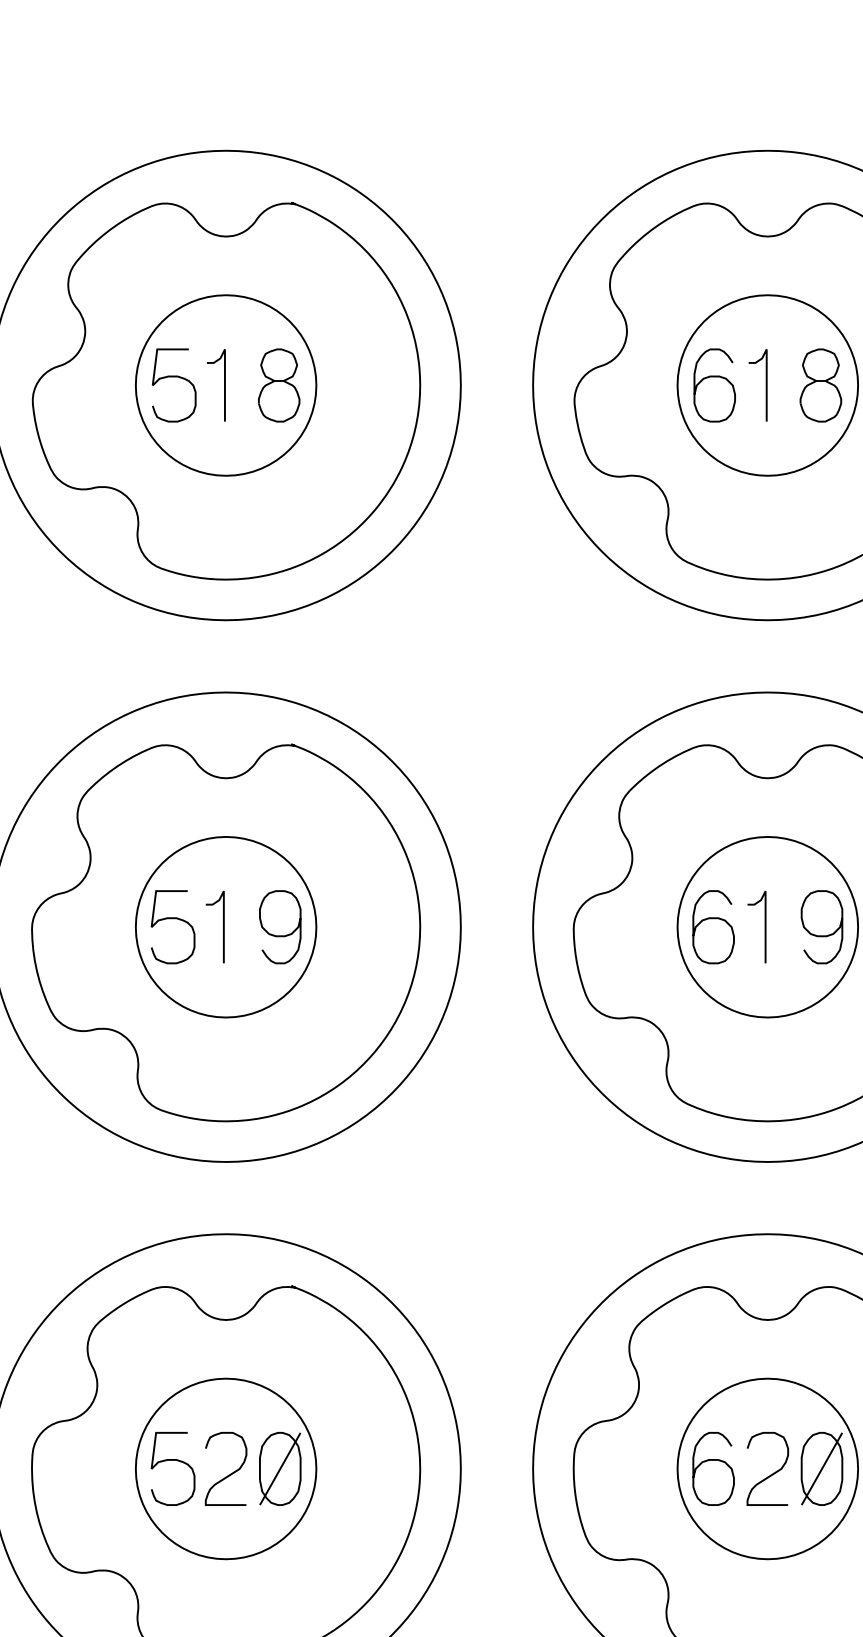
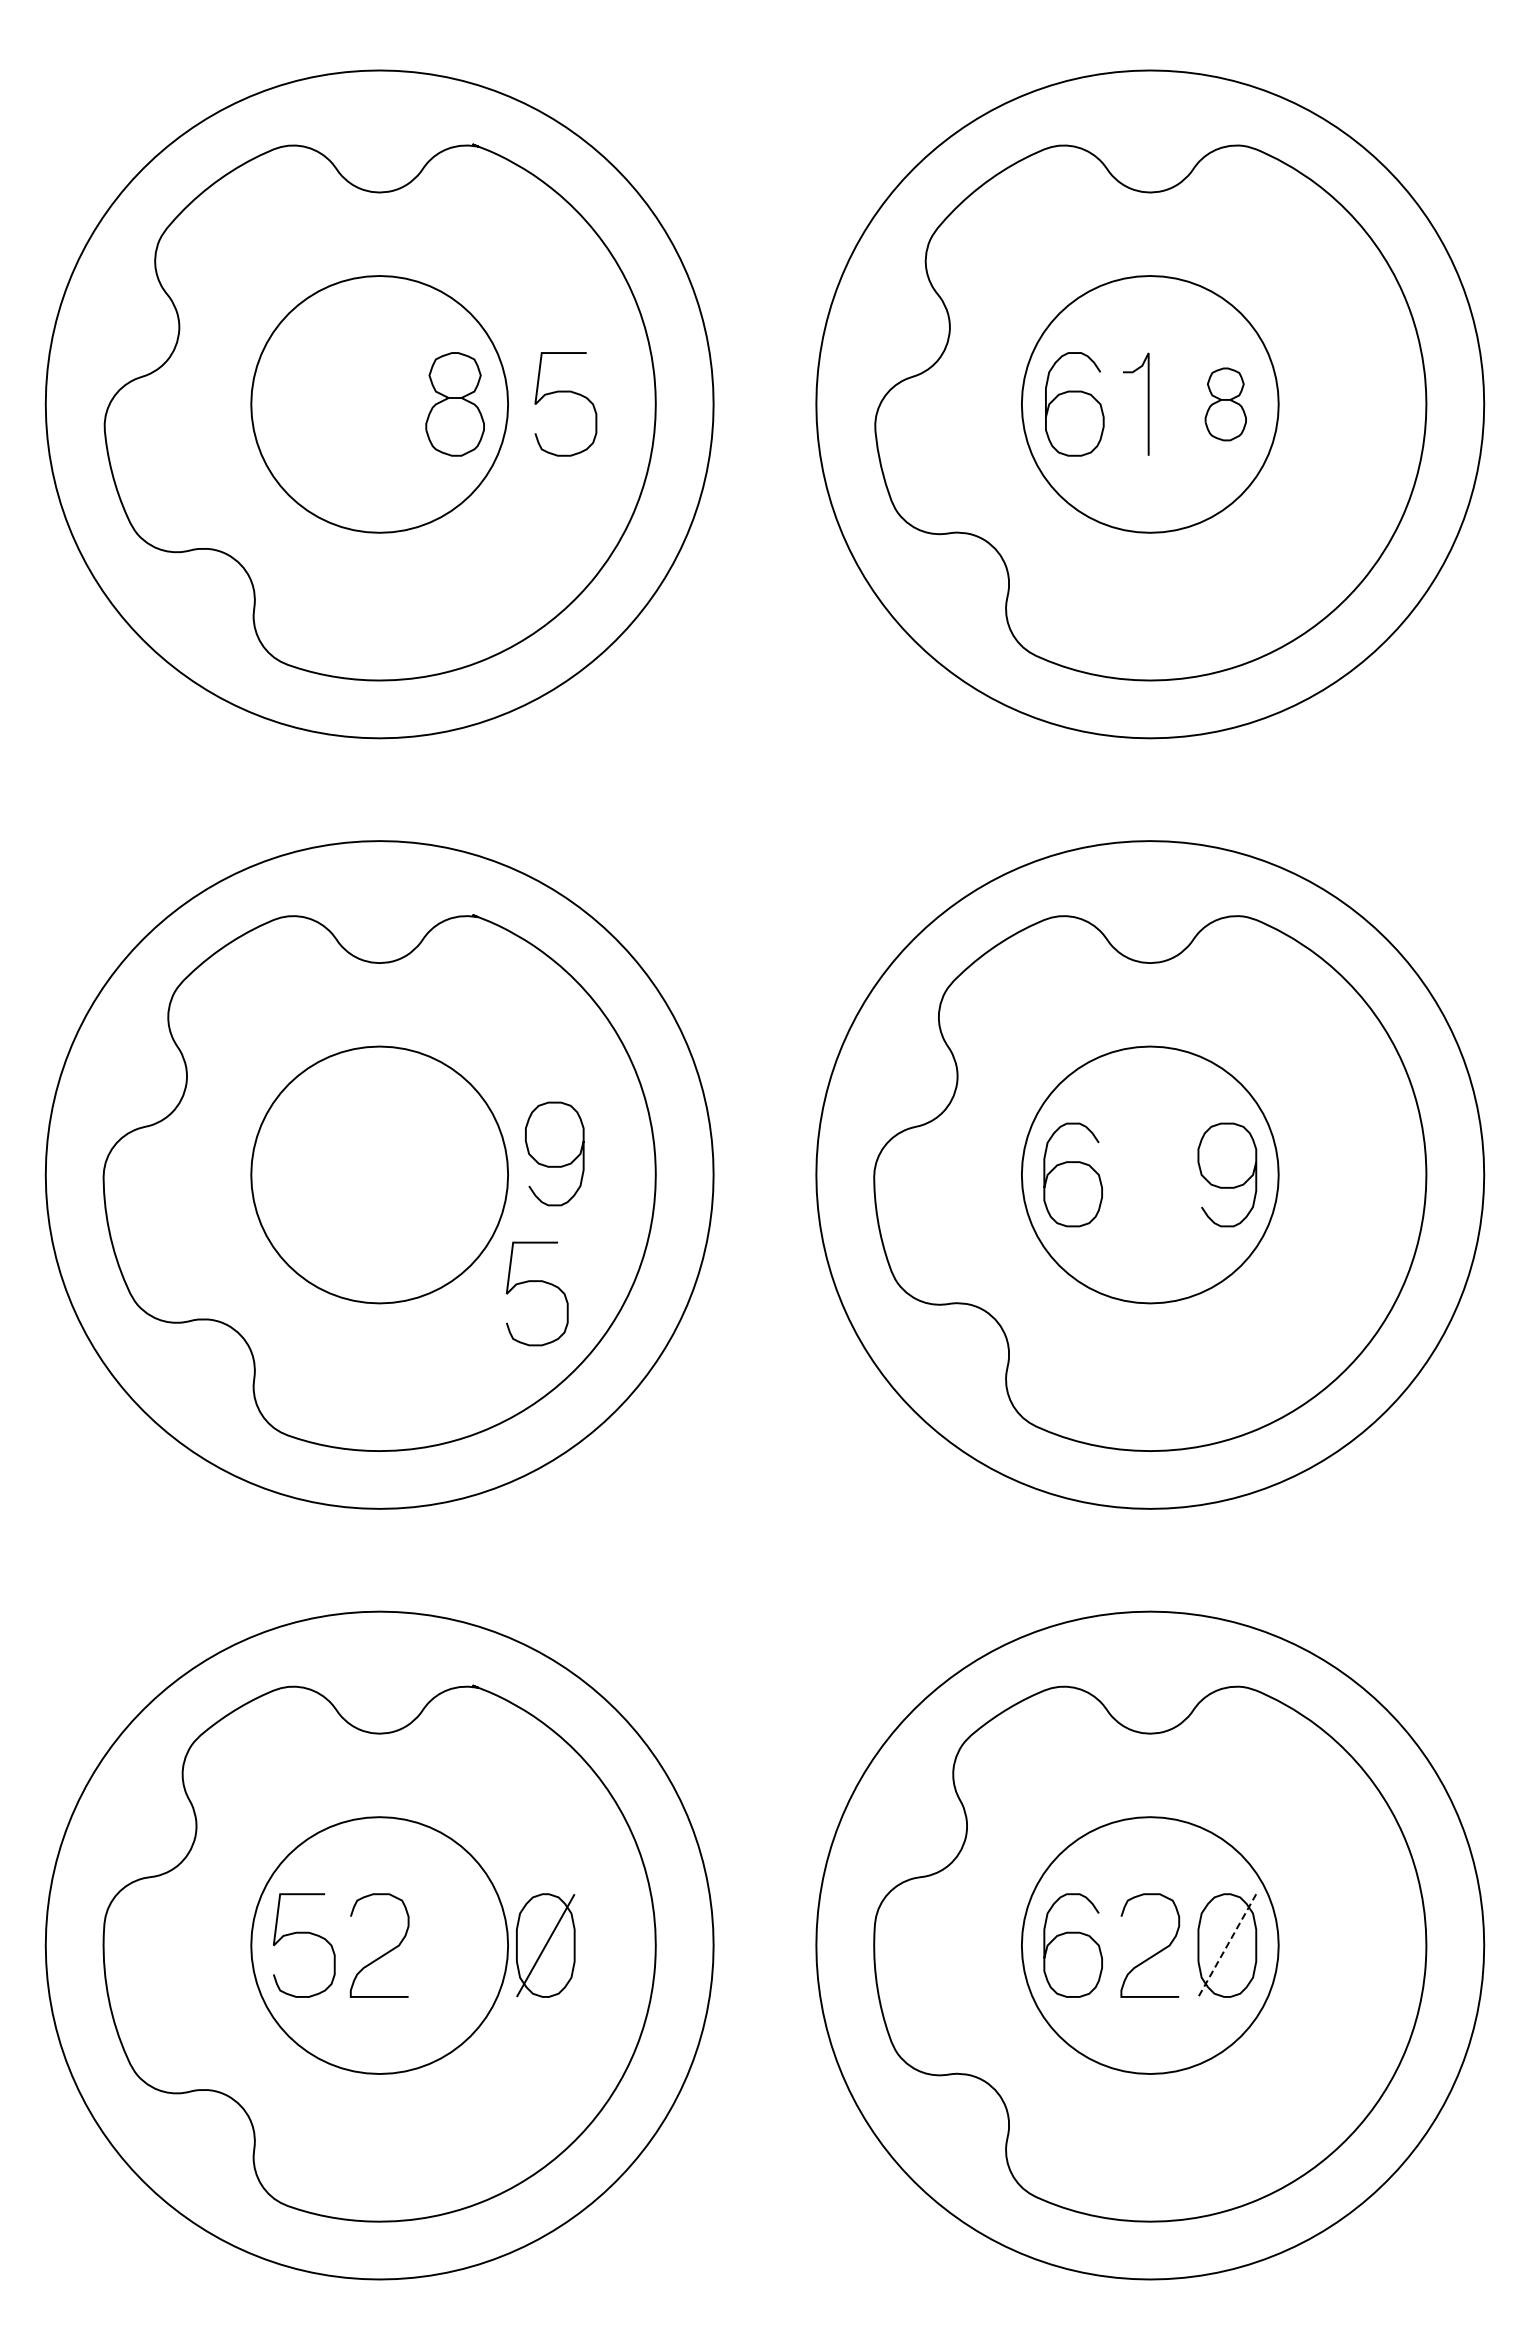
curve: (173, 377) -> (565, 392), moved
curve: (224, 384) -> (377, 403), removed
part: (820, 385) -> (1225, 404), size x0.7
curve: (172, 918) -> (536, 1281), moved
curve: (223, 926) -> (375, 1174), removed
curve: (765, 926) -> (1146, 1174), removed
curve: (280, 935) -> (554, 1165), moved
part: (280, 1468) -> (545, 1945), moved
line: (822, 1468) -> (1227, 1945), solid -> dashed

